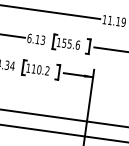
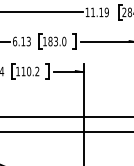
text: (71, 44) -> (57, 41), 155.6 -> 183.0

